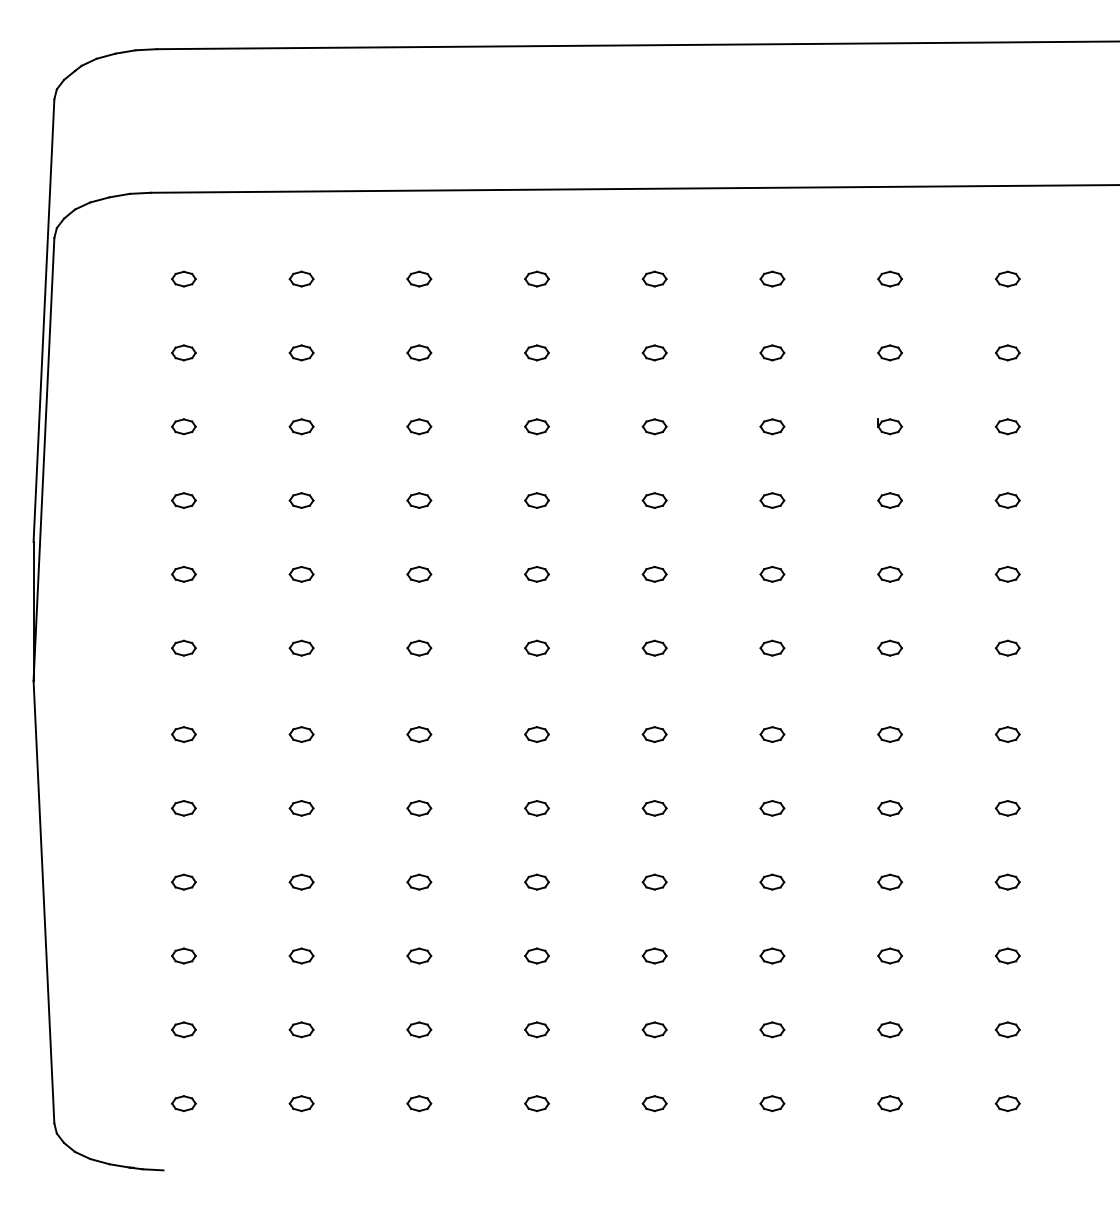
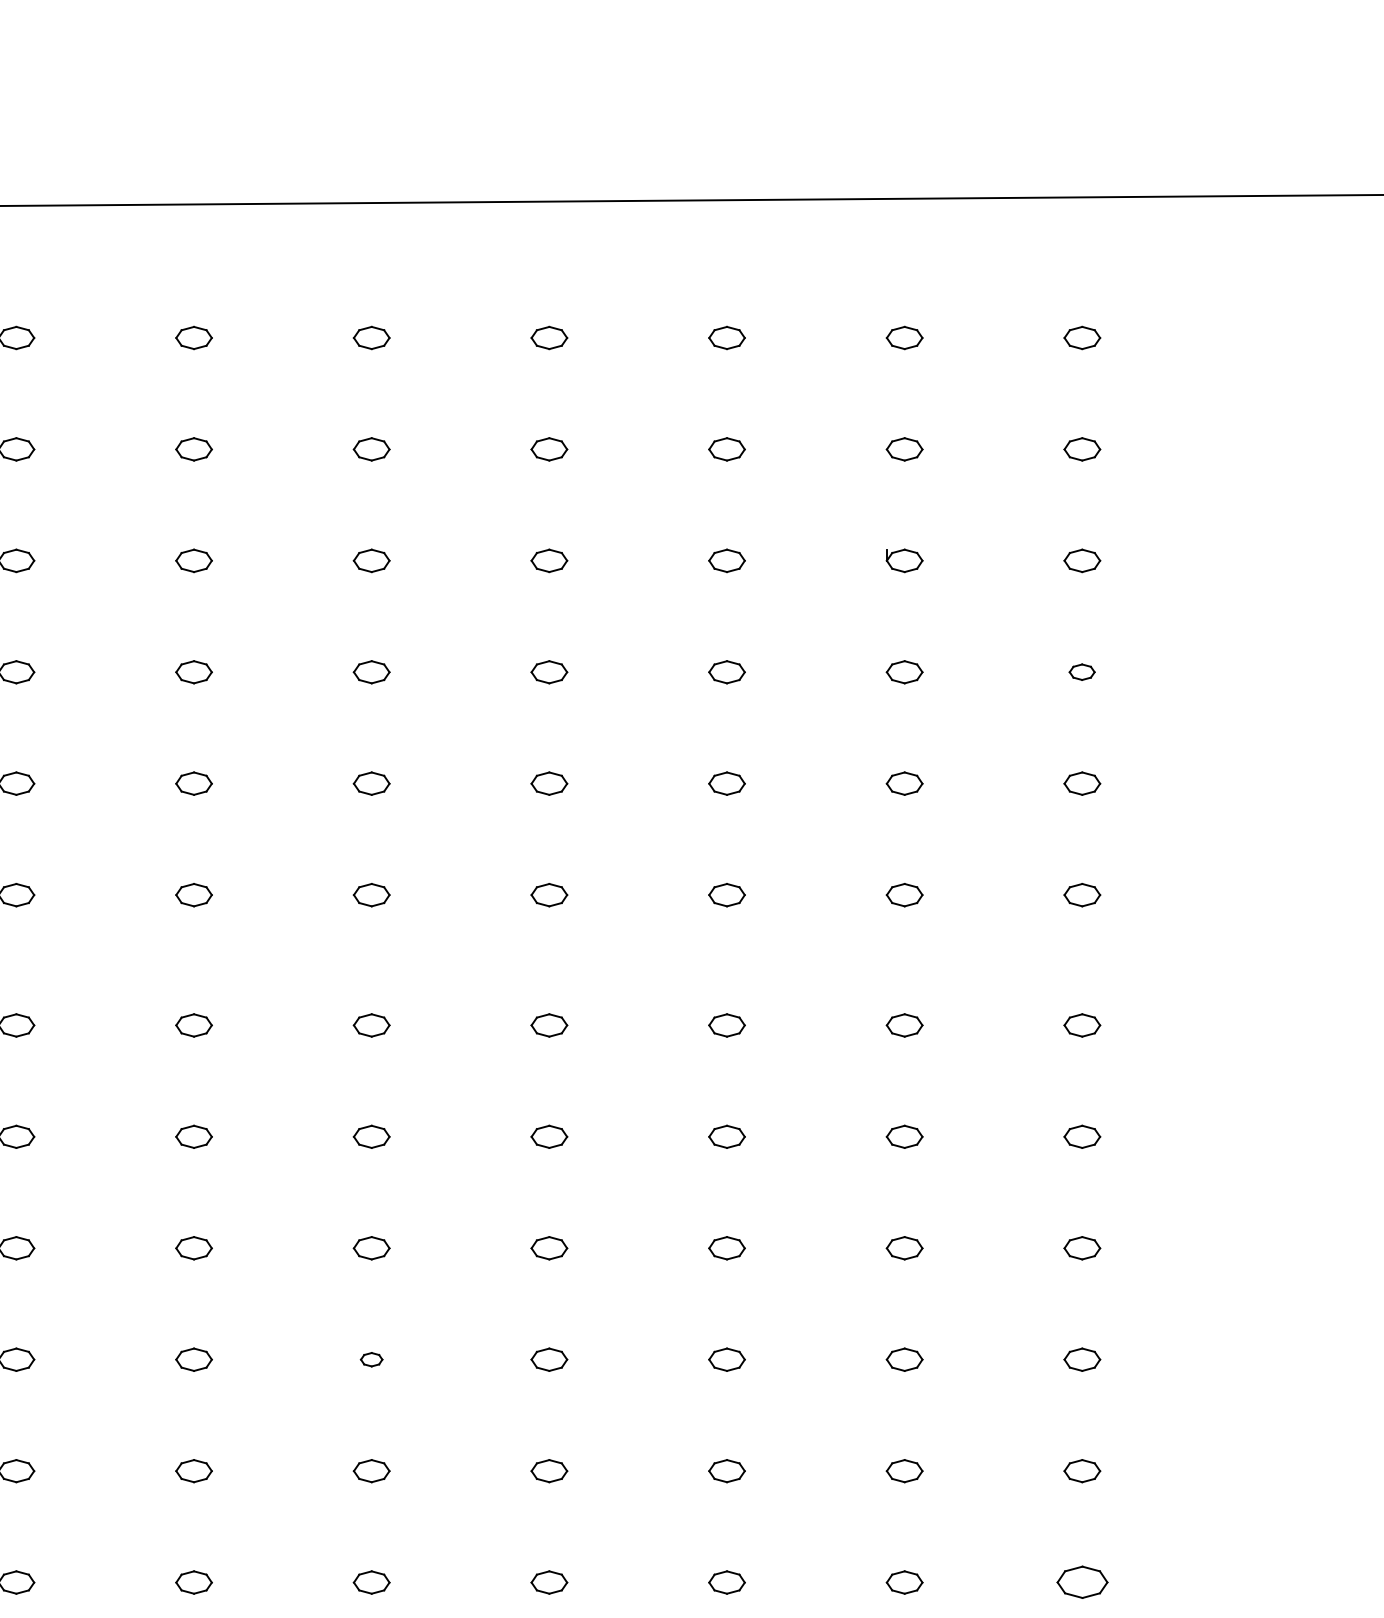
part: (1007, 500) -> (1081, 672), size x0.7
part: (536, 955) -> (370, 1358), size x0.6
part: (1007, 1103) -> (1081, 1582), size x1.4

